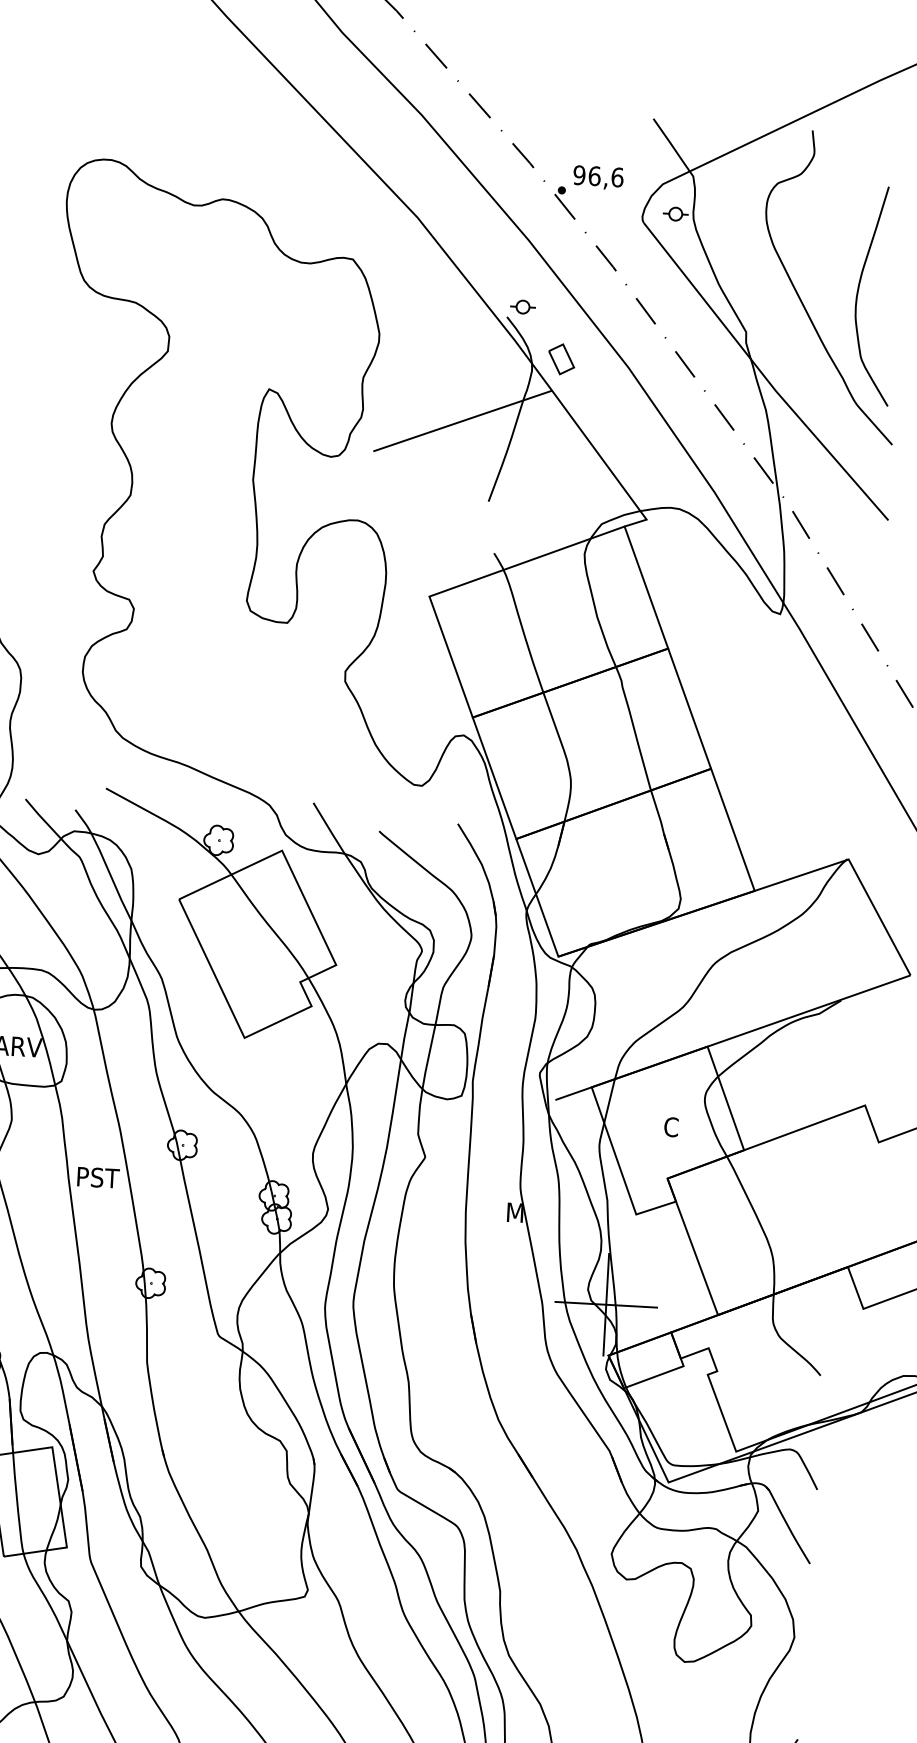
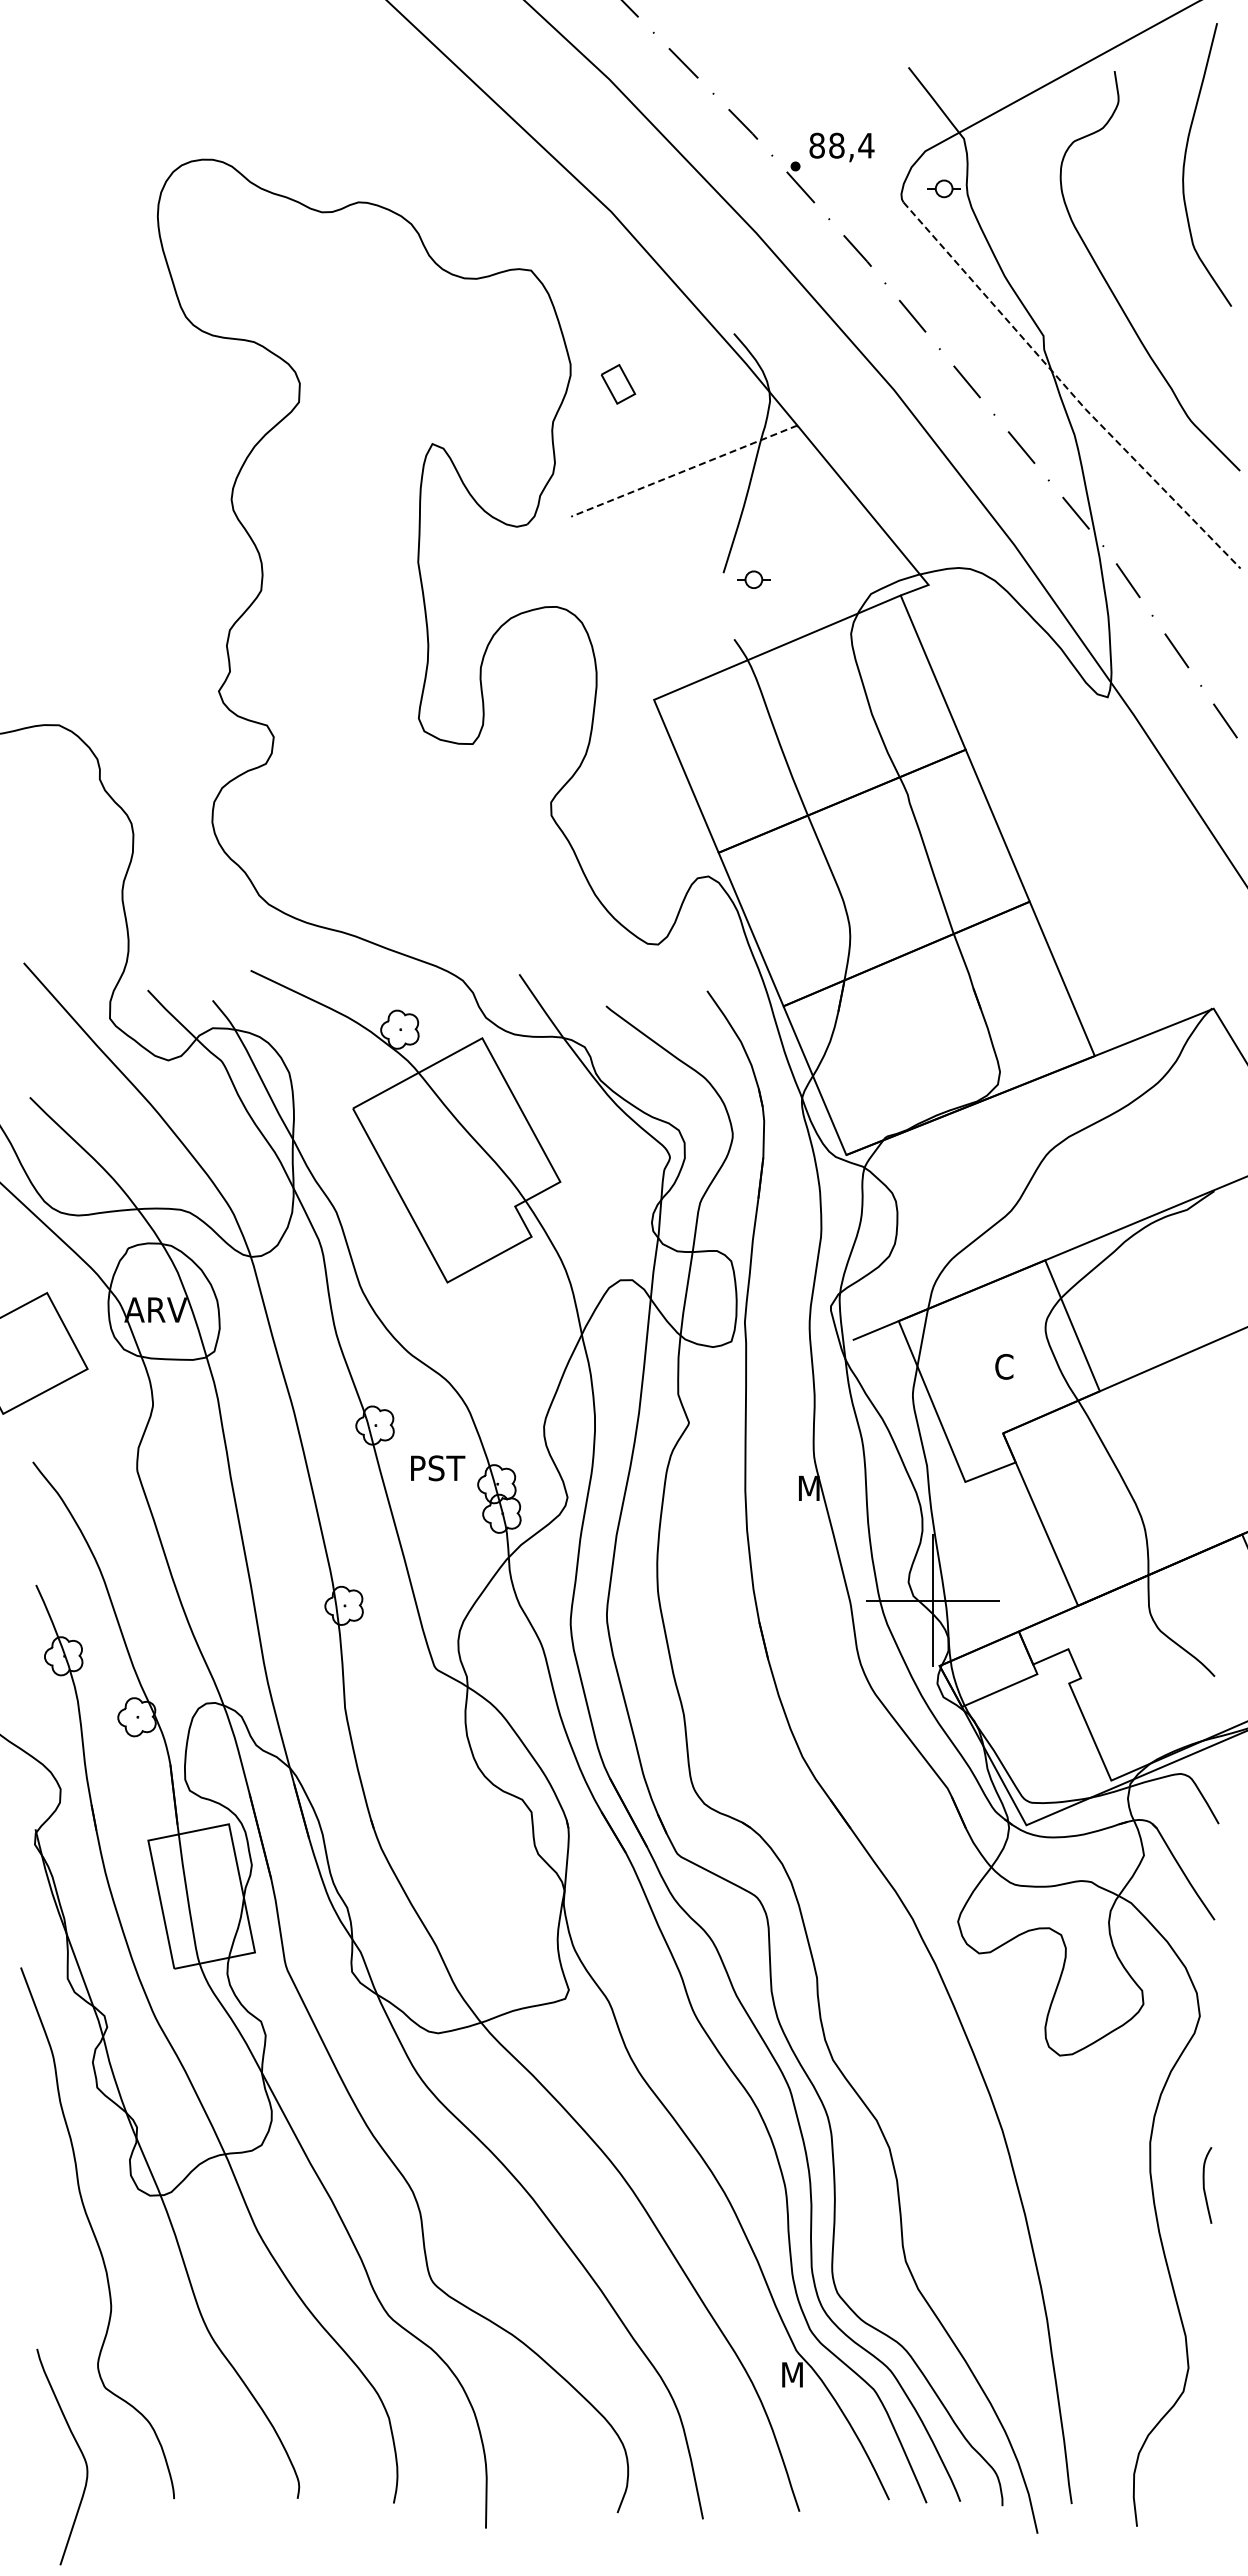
text: (598, 176) -> (841, 145), 96,6 -> 88,4
curve: (858, 293) -> (1185, 163), moved
part: (522, 306) -> (753, 579), moved
part: (561, 359) -> (618, 384), moved
line: (763, 374) -> (1068, 389), solid -> dashed
line: (462, 421) -> (684, 471), solid -> dashed
text: (98, 1177) -> (438, 1468), moved

